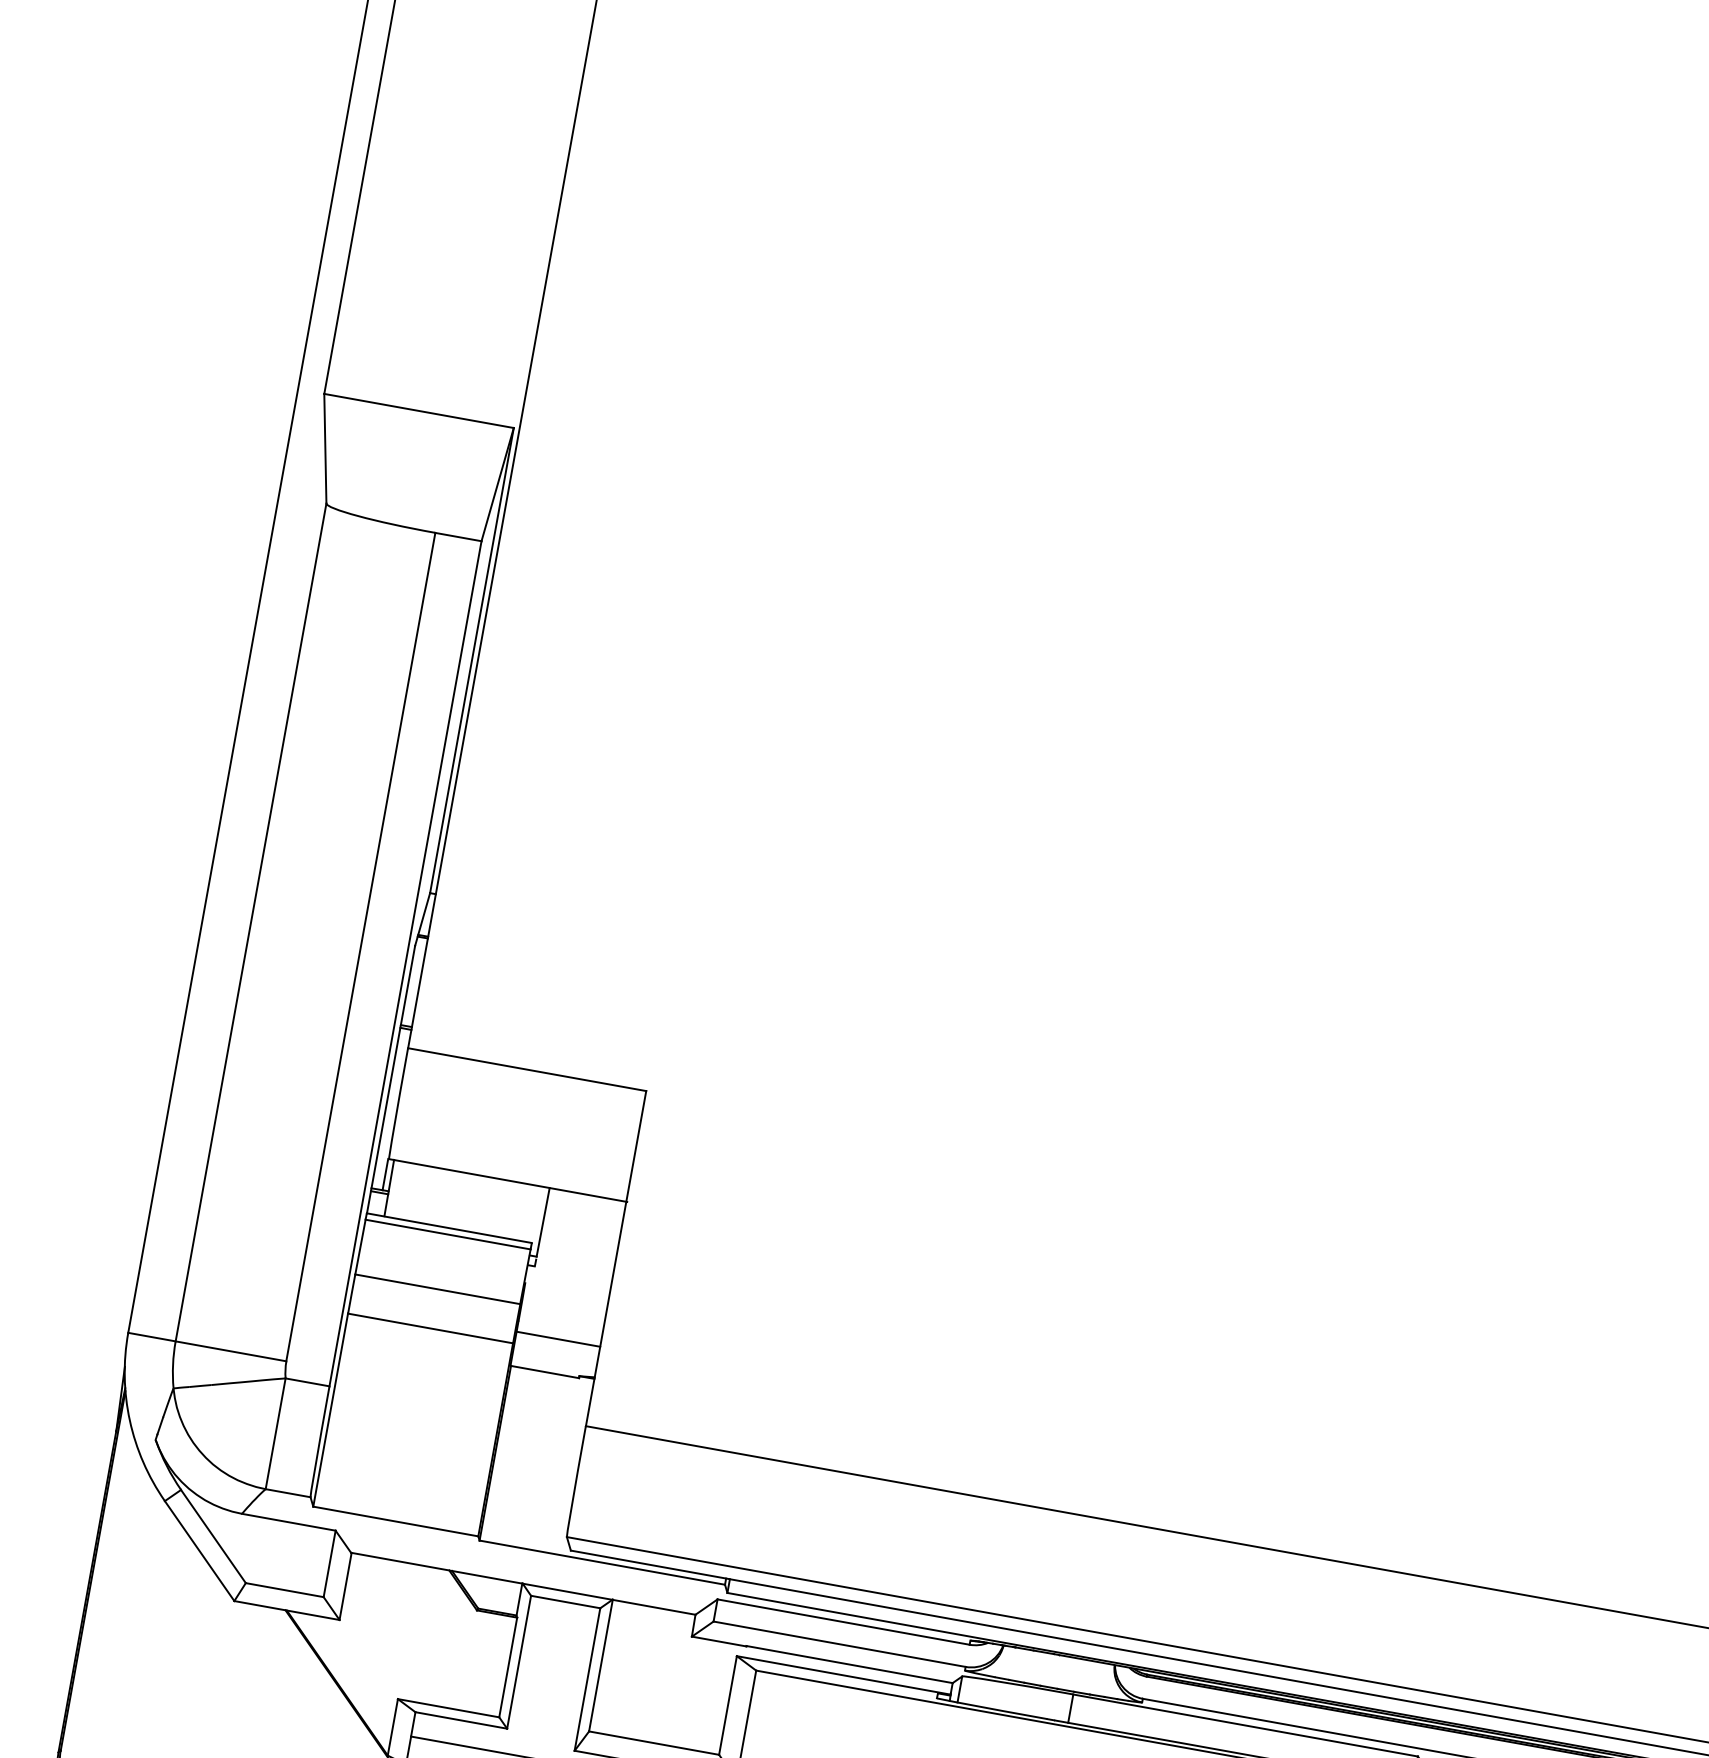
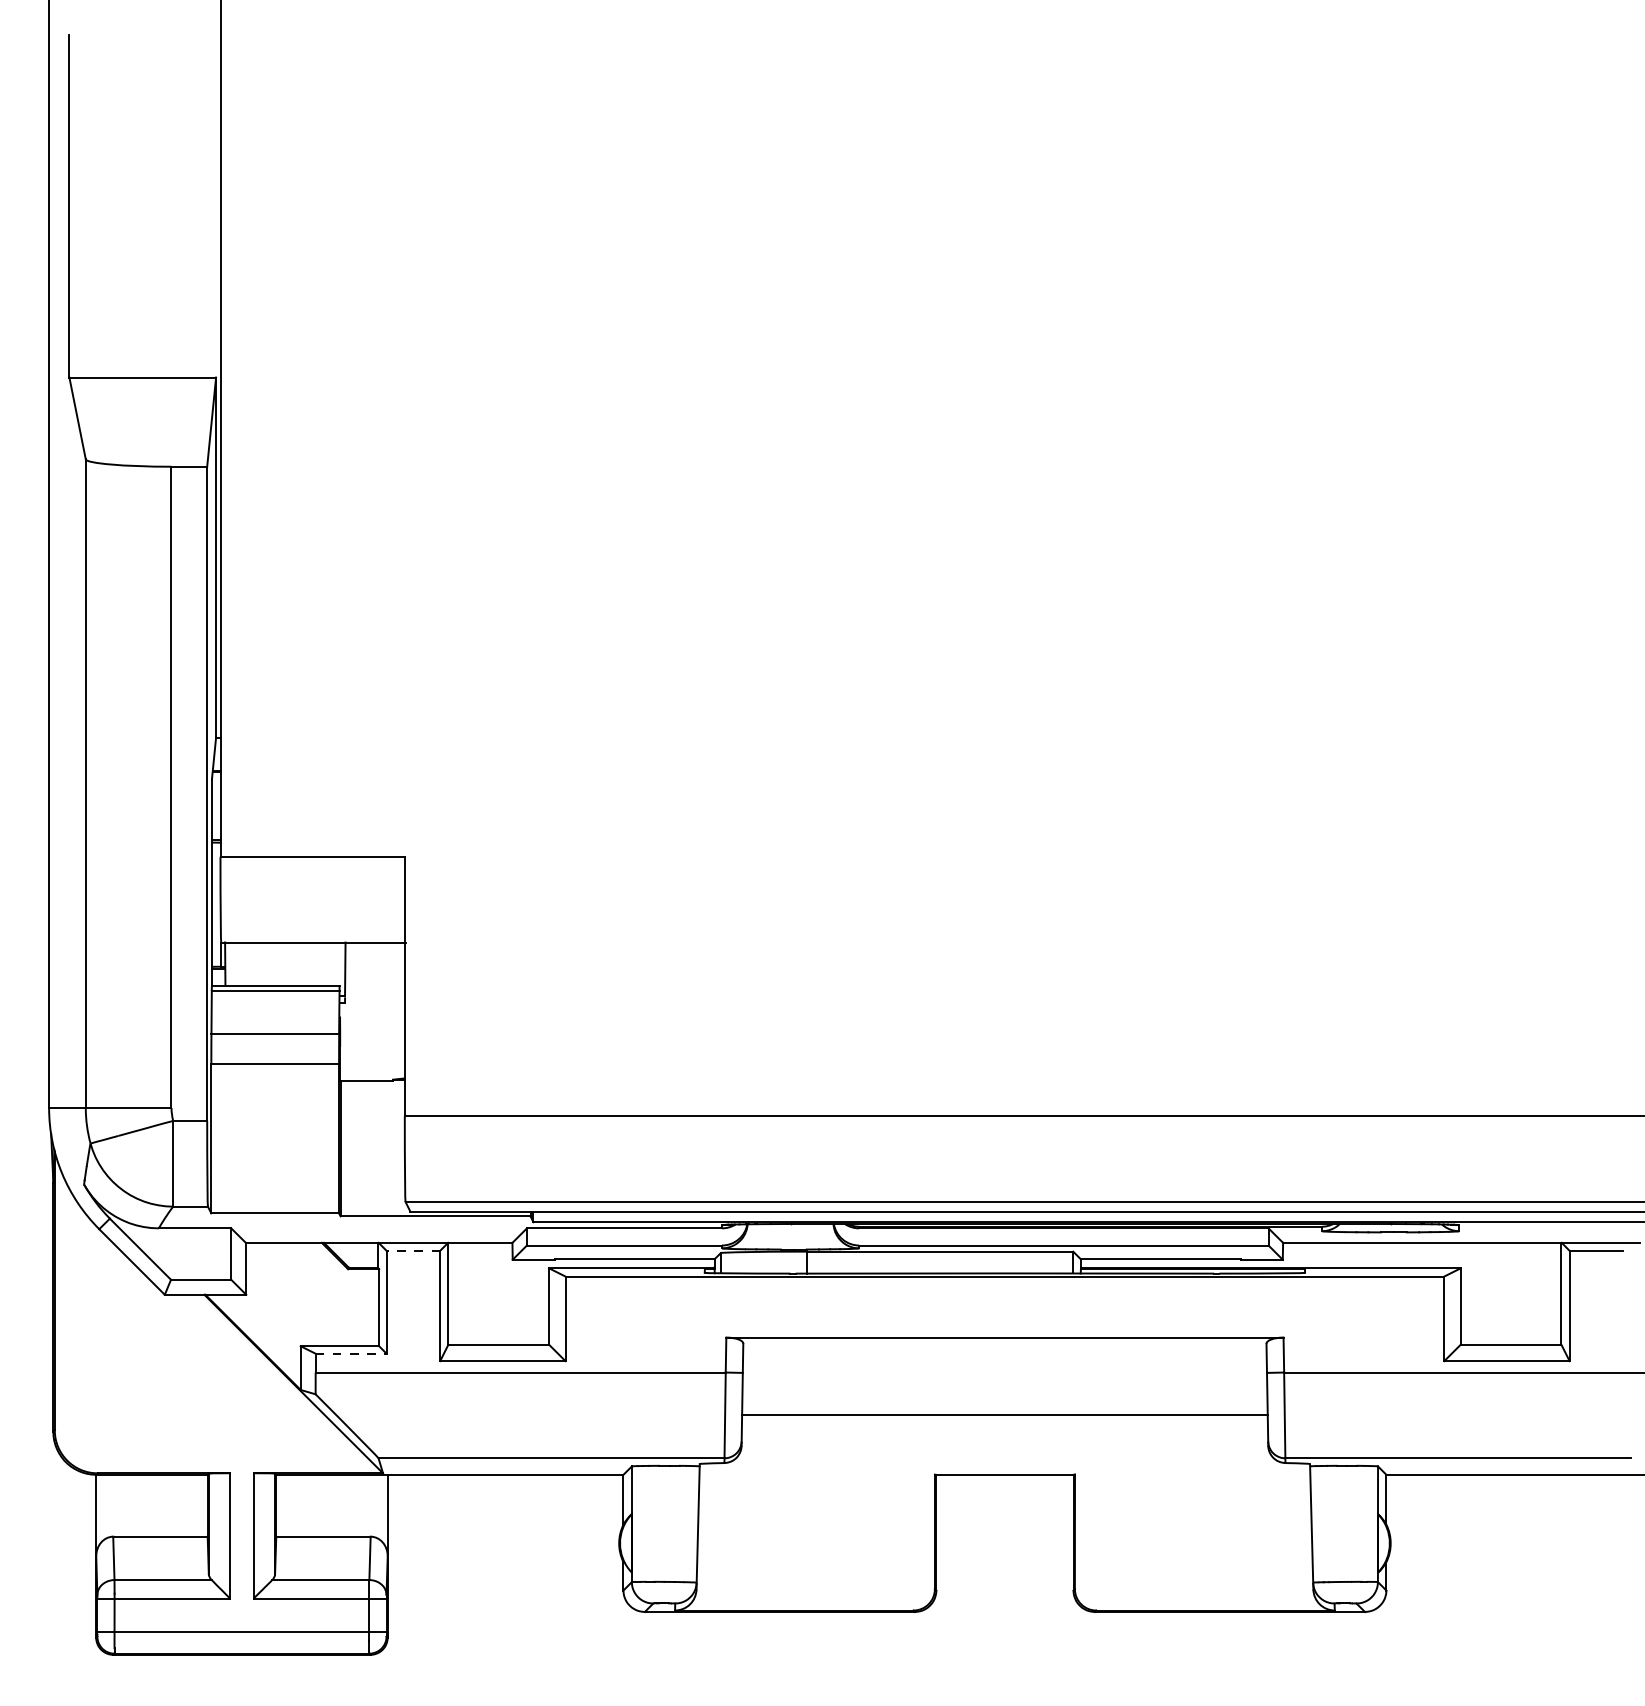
line: (558, 1338) -> (372, 1054), removed
line: (565, 1601) -> (413, 1250), solid -> dashed
line: (461, 1720) -> (351, 1353), solid -> dashed

